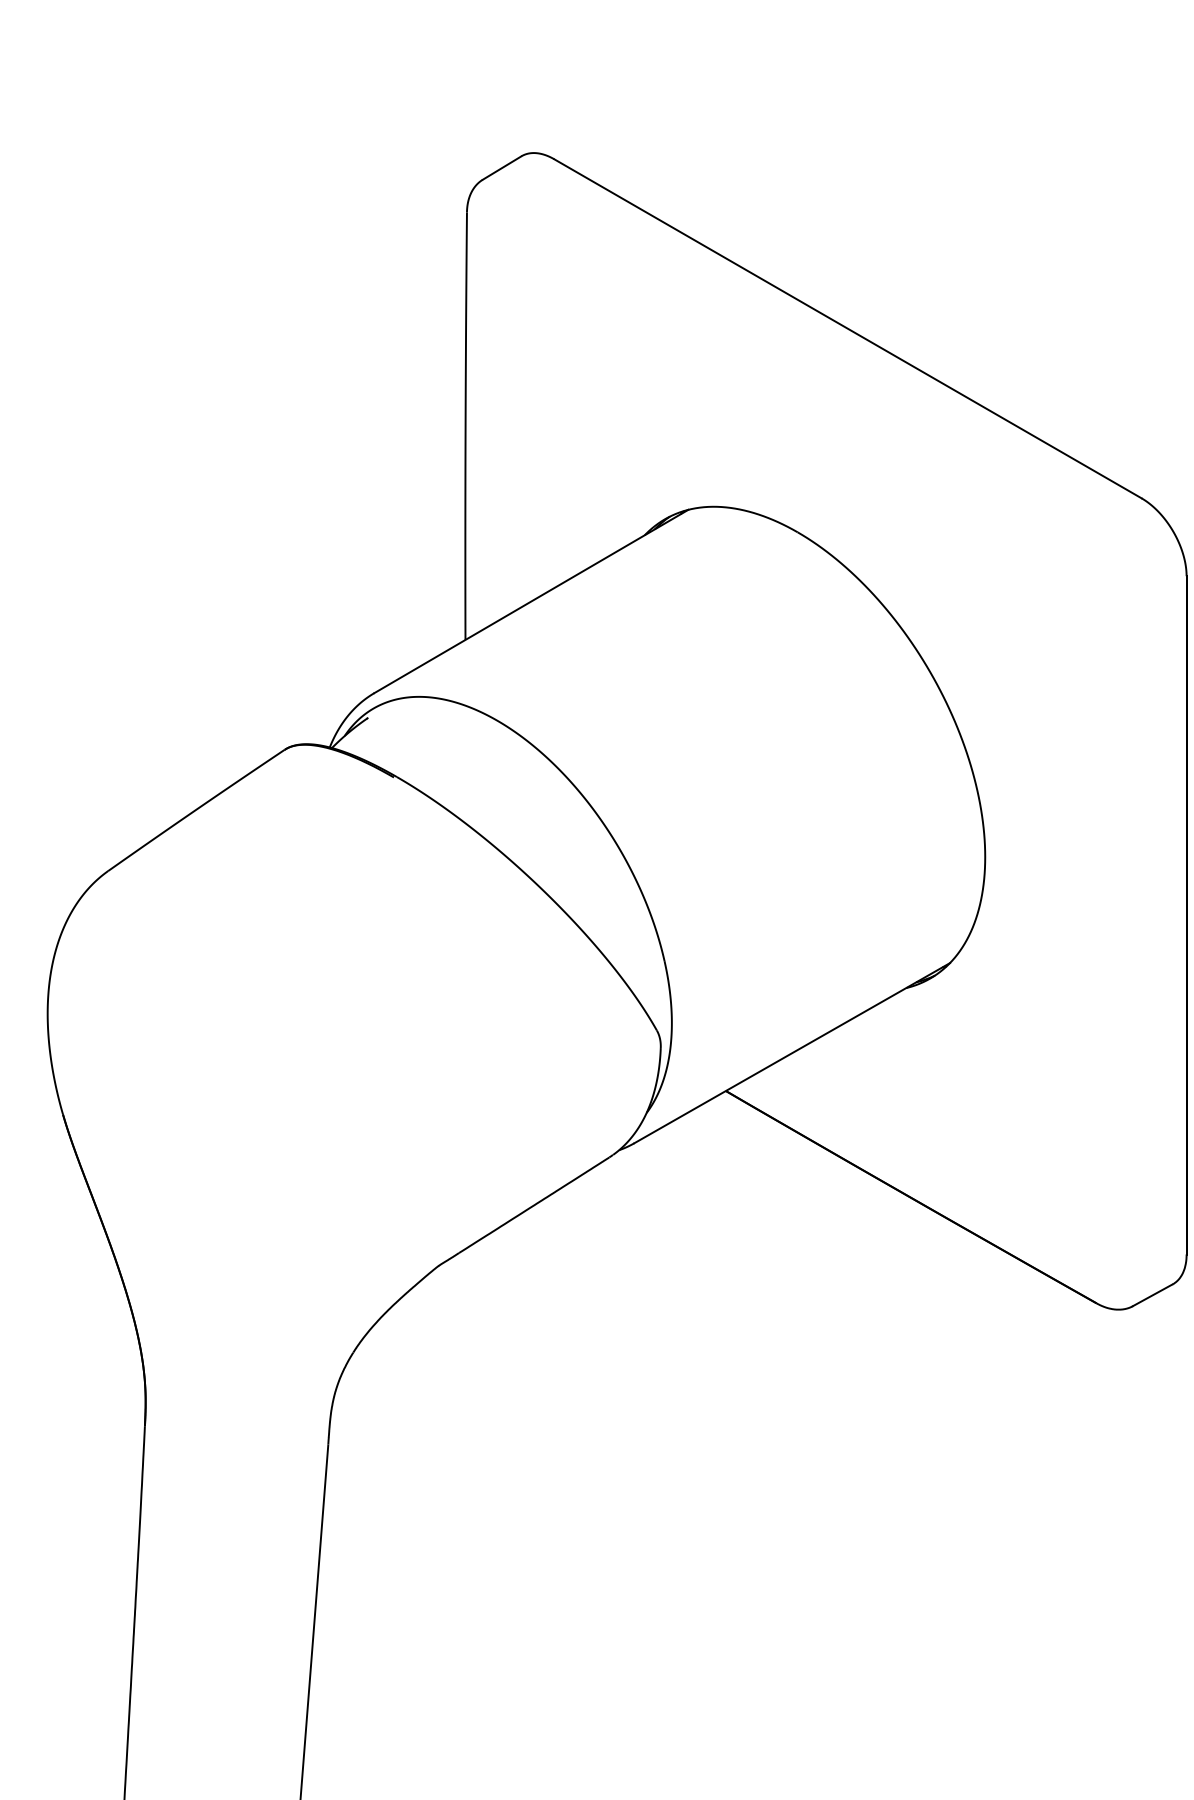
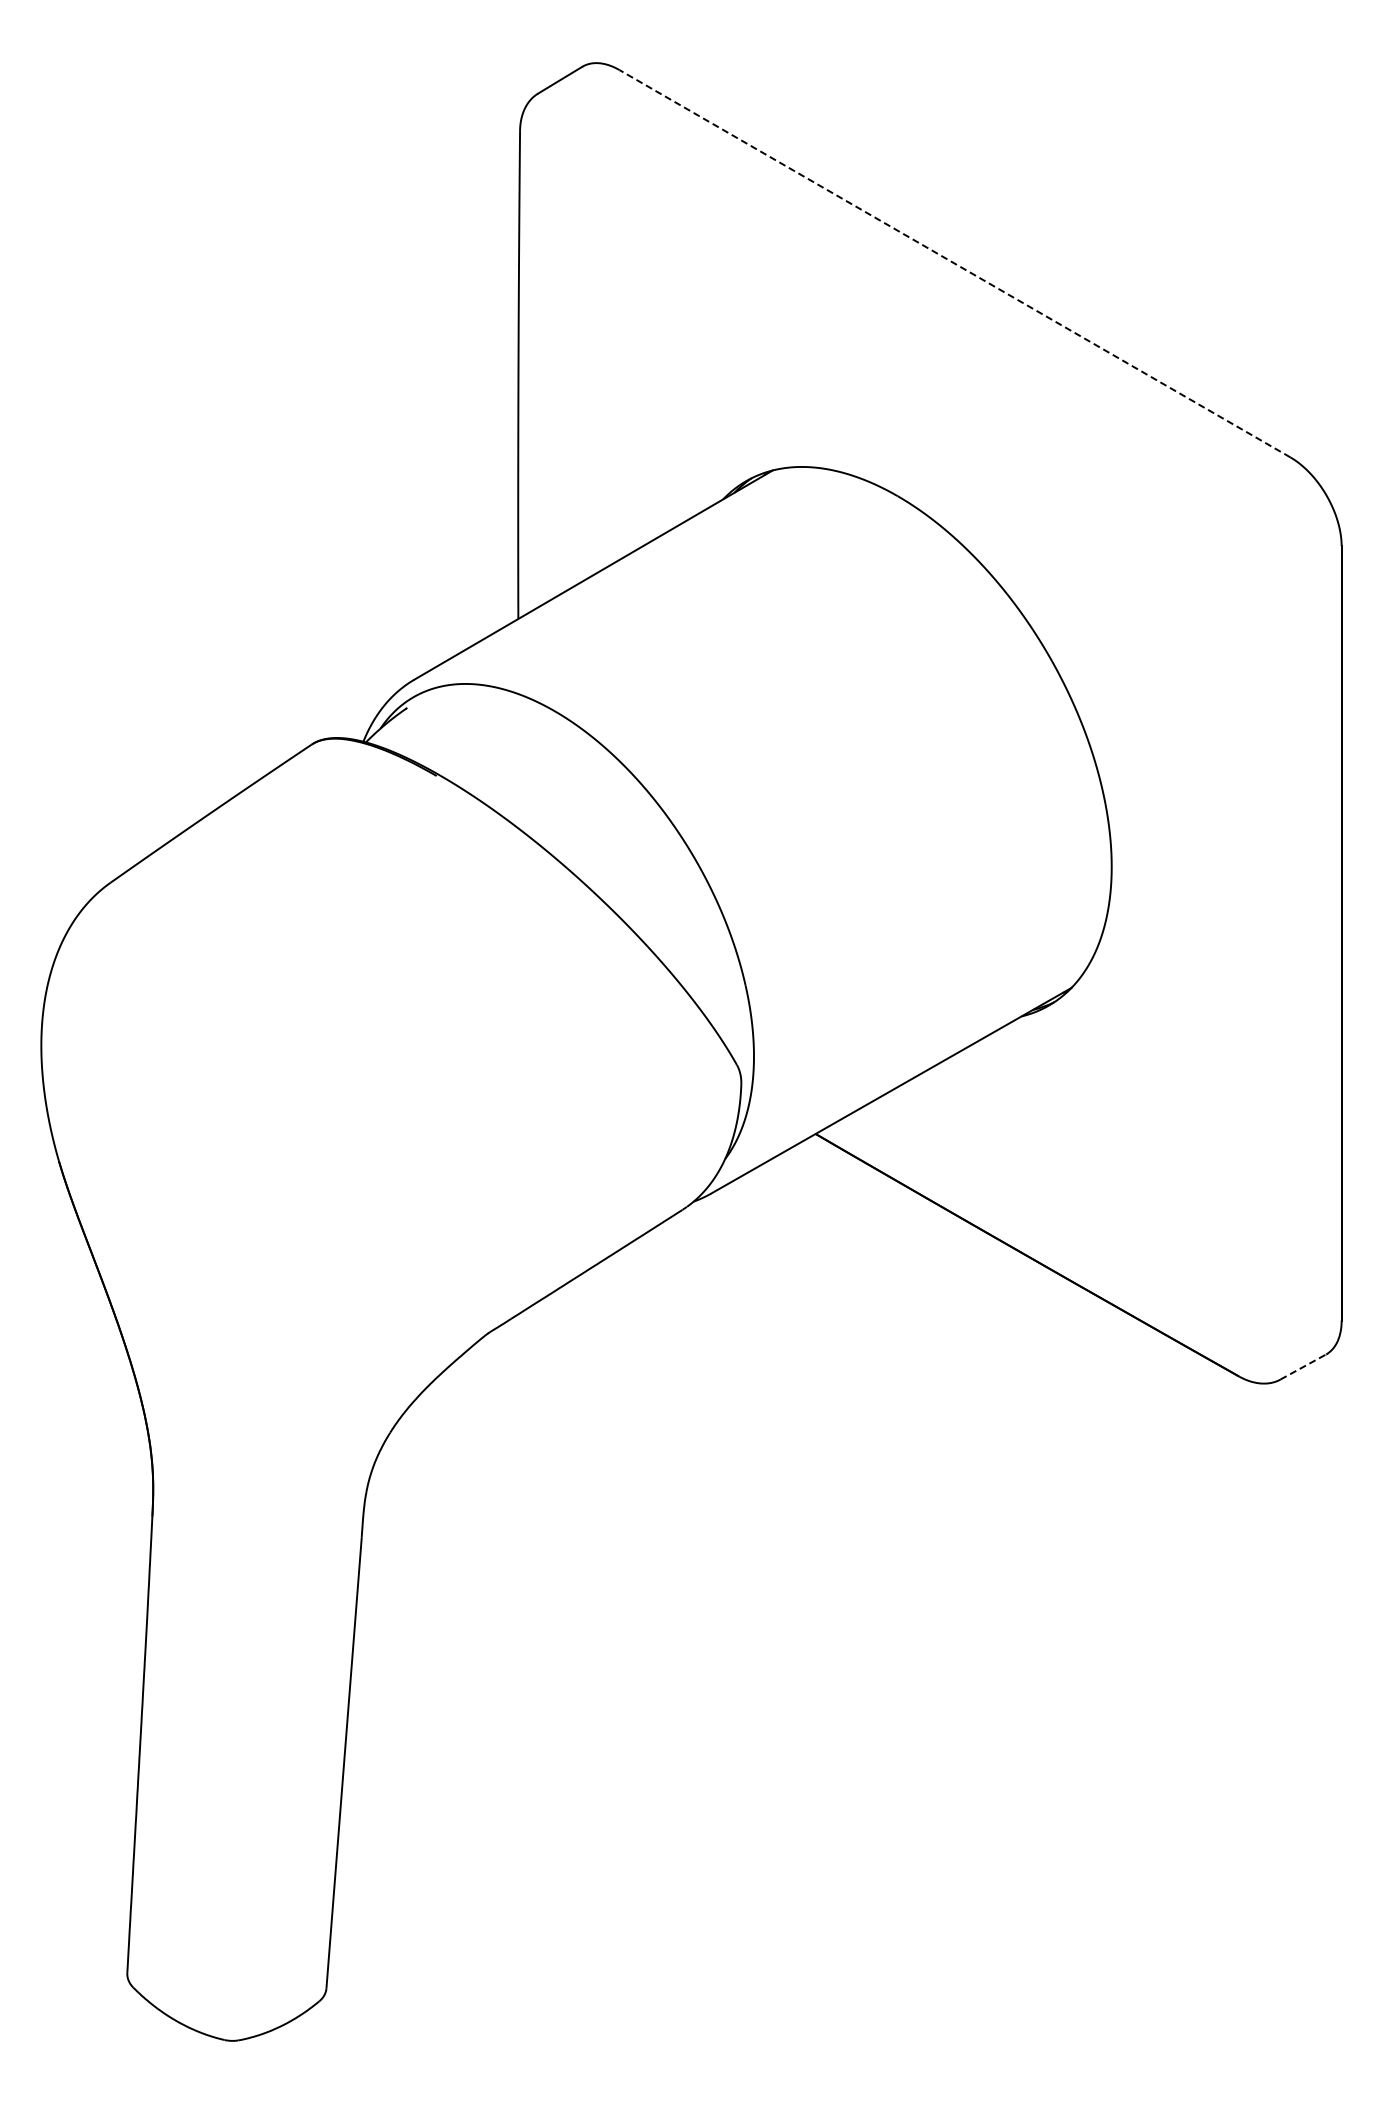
line: (847, 328) -> (954, 263), solid -> dashed
line: (1153, 1295) -> (1303, 1367), solid -> dashed

